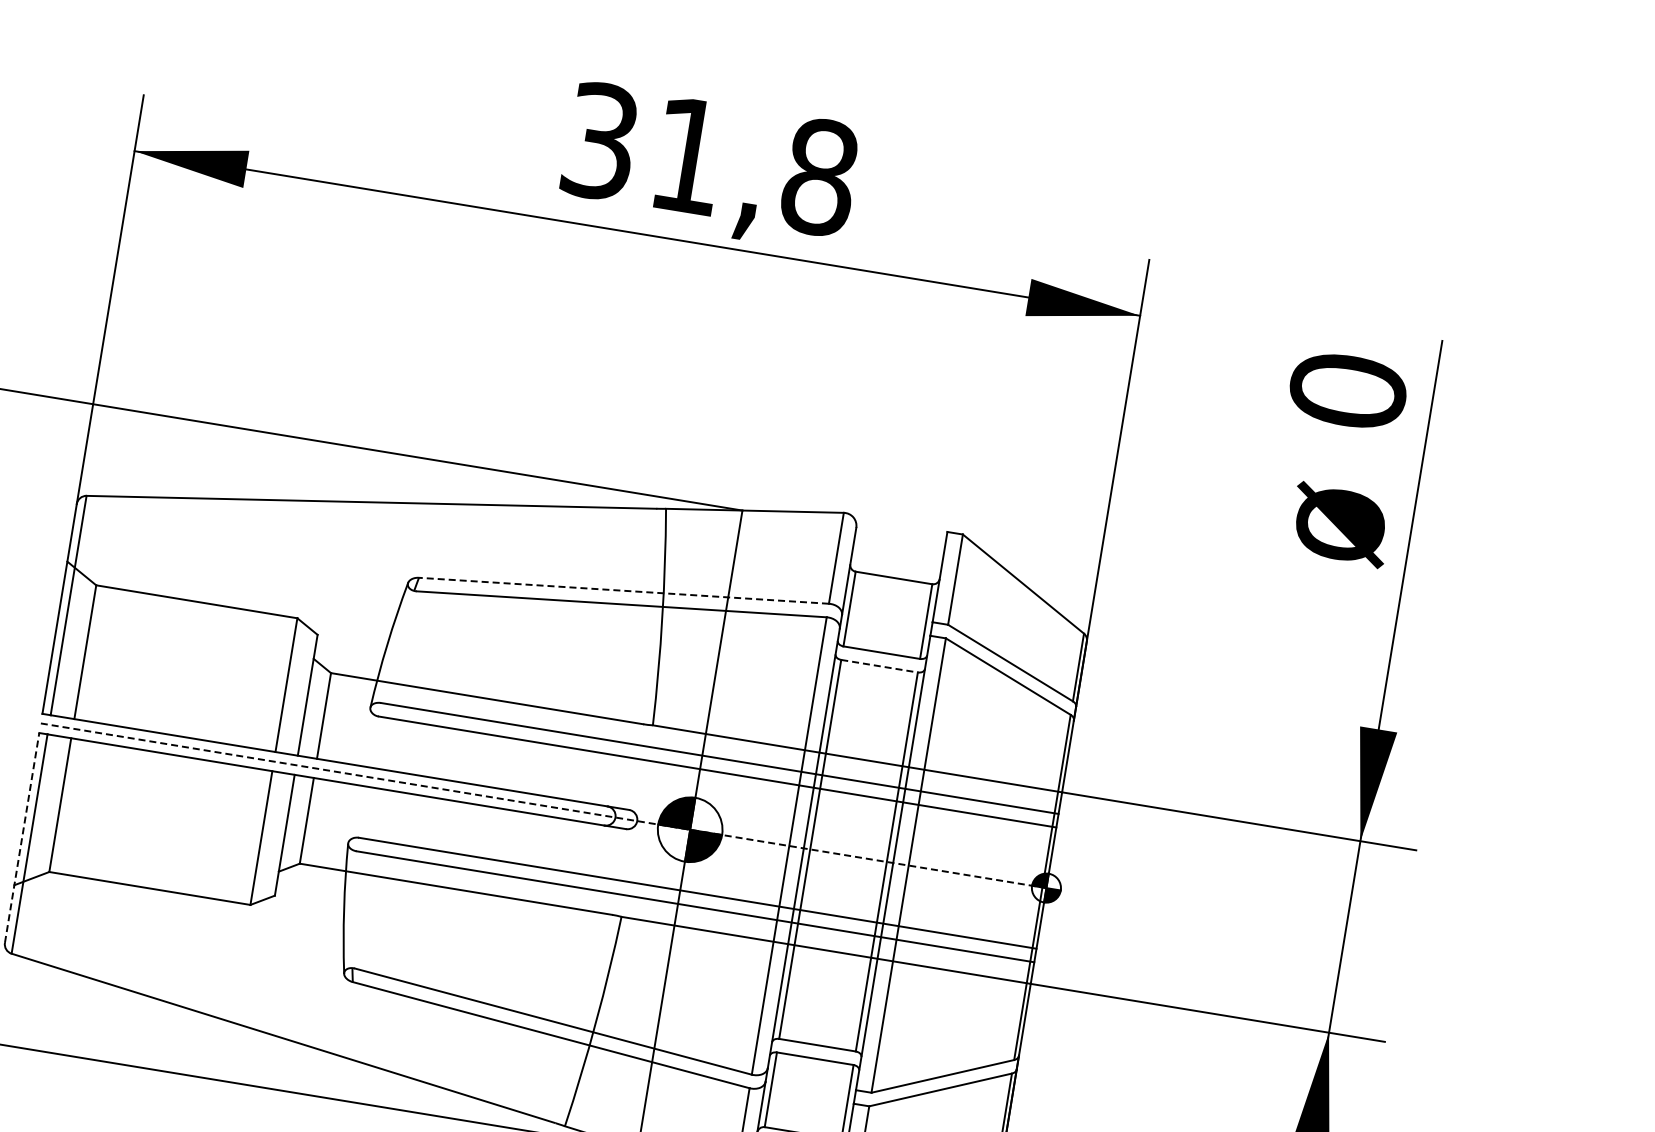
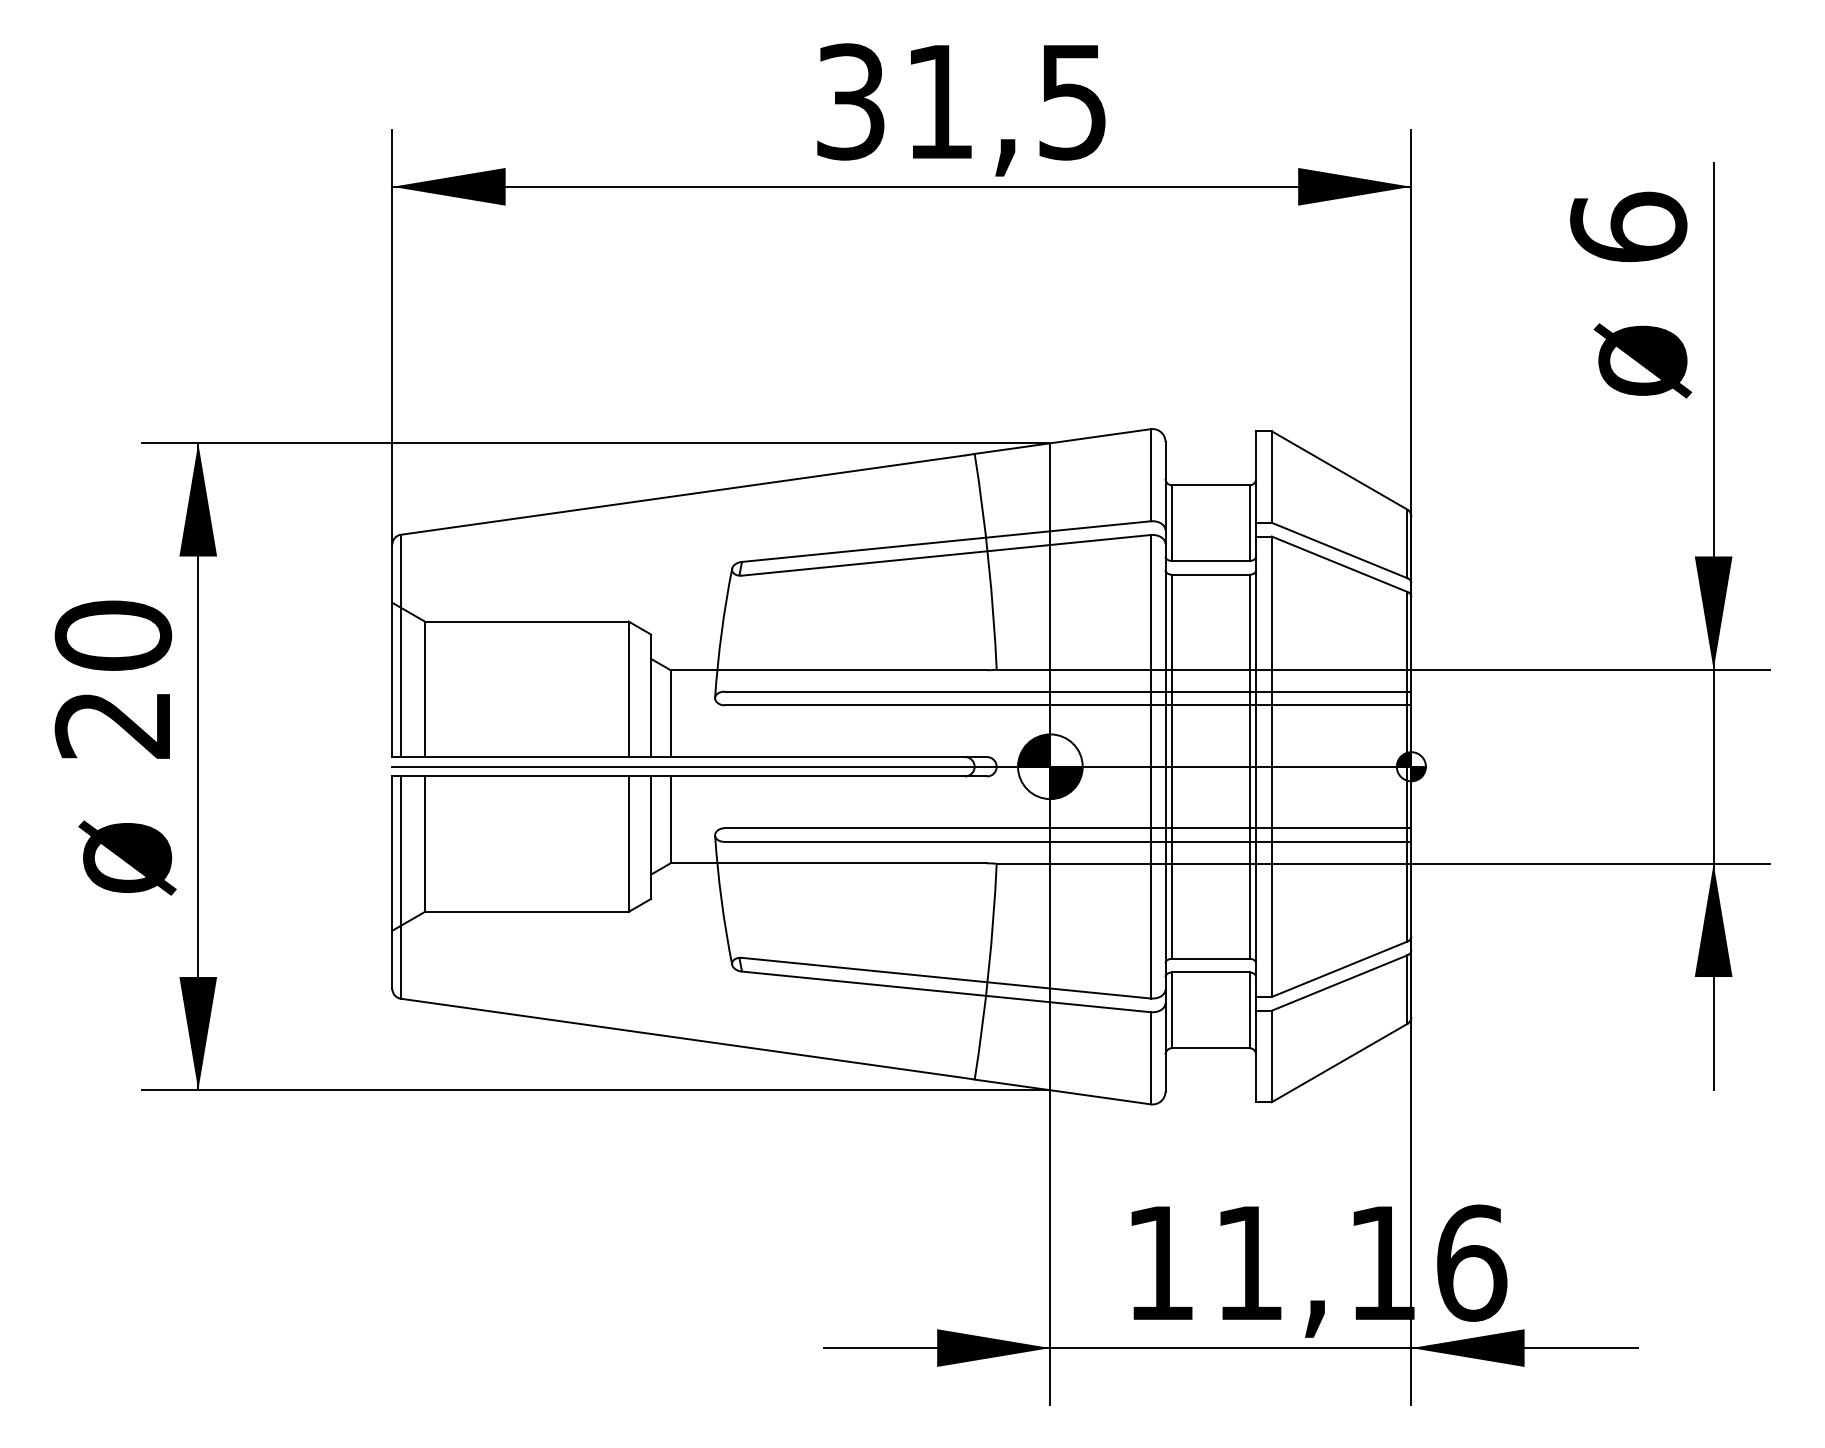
text: (820, 176) -> (1073, 101), 31,8 -> 31,5
text: (1348, 390) -> (1628, 226), 0 -> 6
line: (623, 590) -> (945, 541), dashed -> solid
line: (879, 665) -> (1210, 574), dashed -> solid
line: (543, 805) -> (901, 766), dashed -> solid
line: (22, 837) -> (392, 882), dashed -> solid

